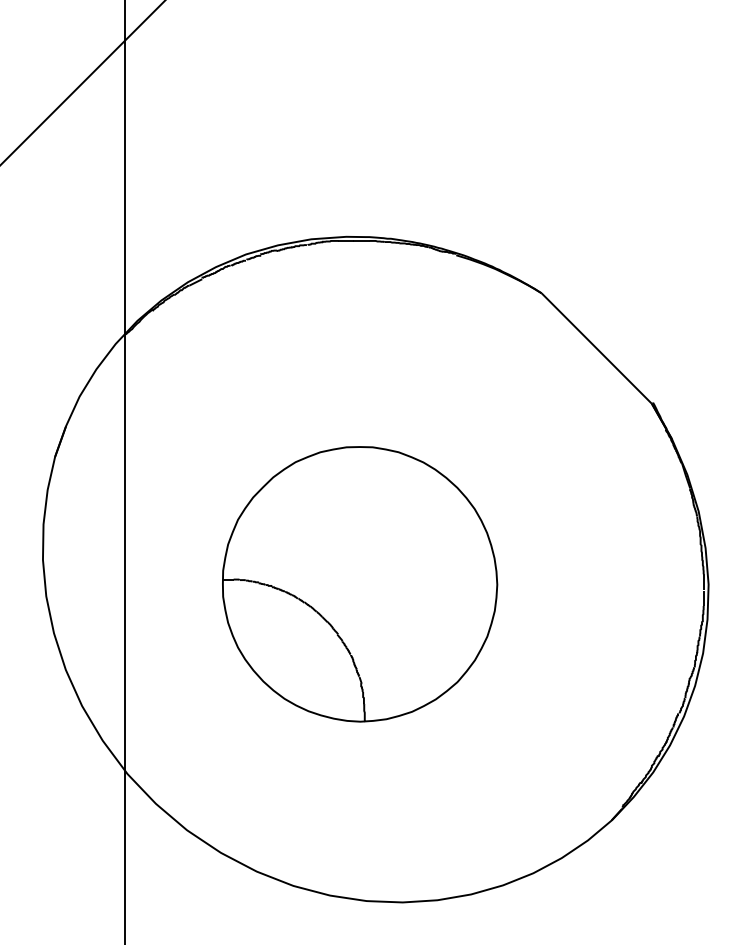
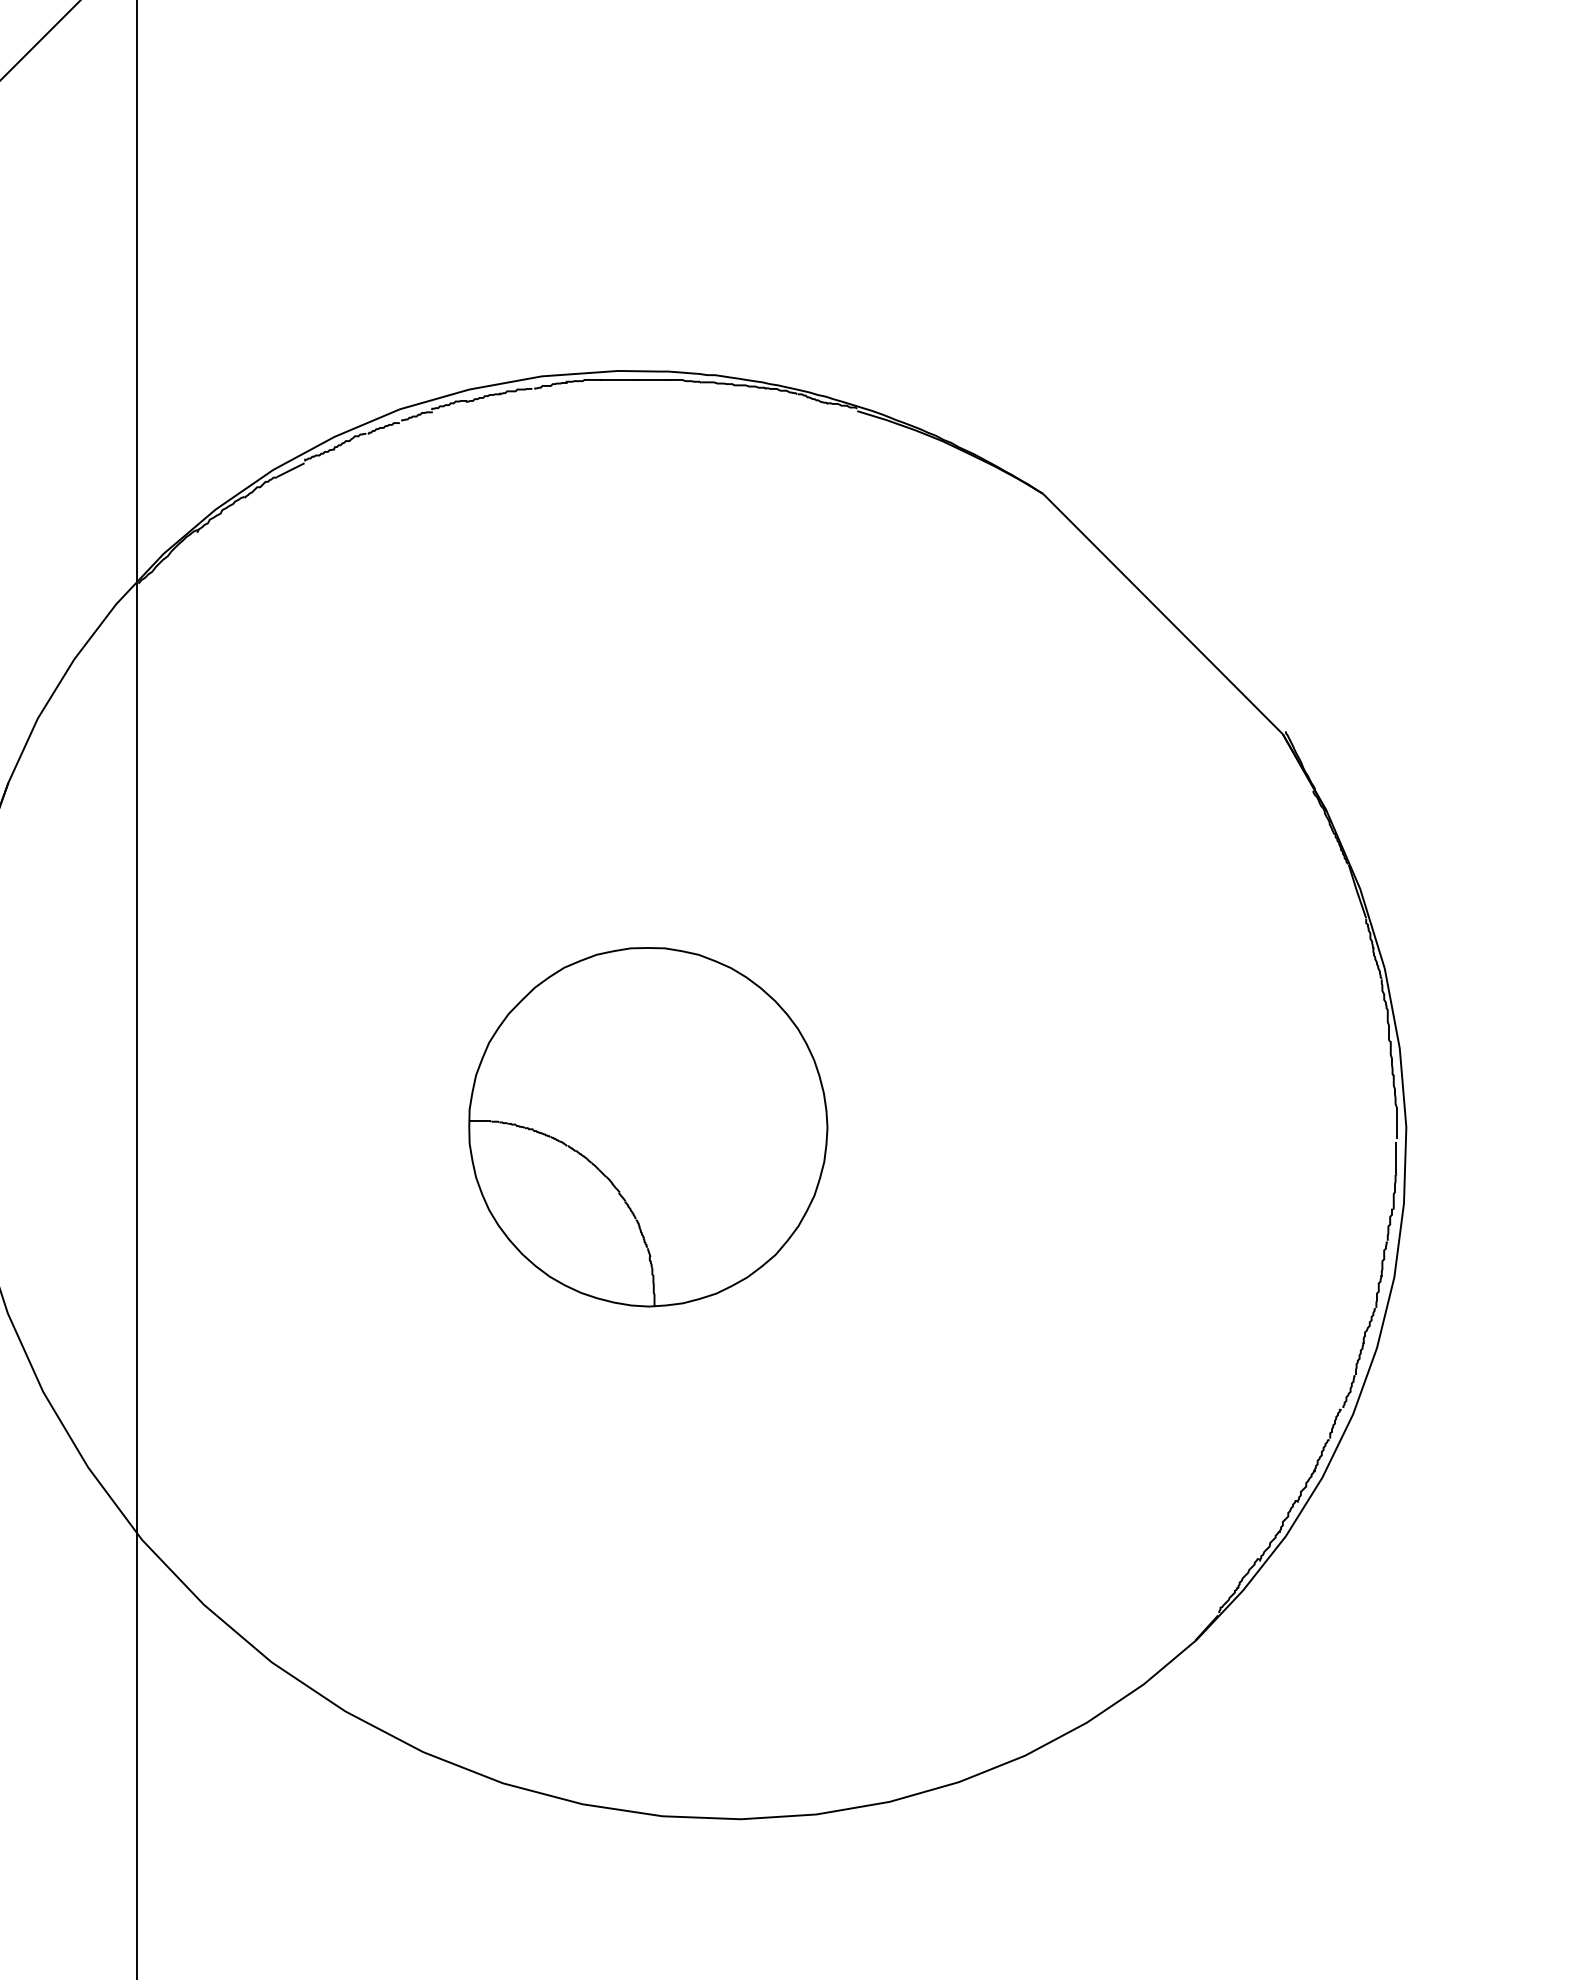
part: (360, 584) -> (648, 1127), size x0.6

